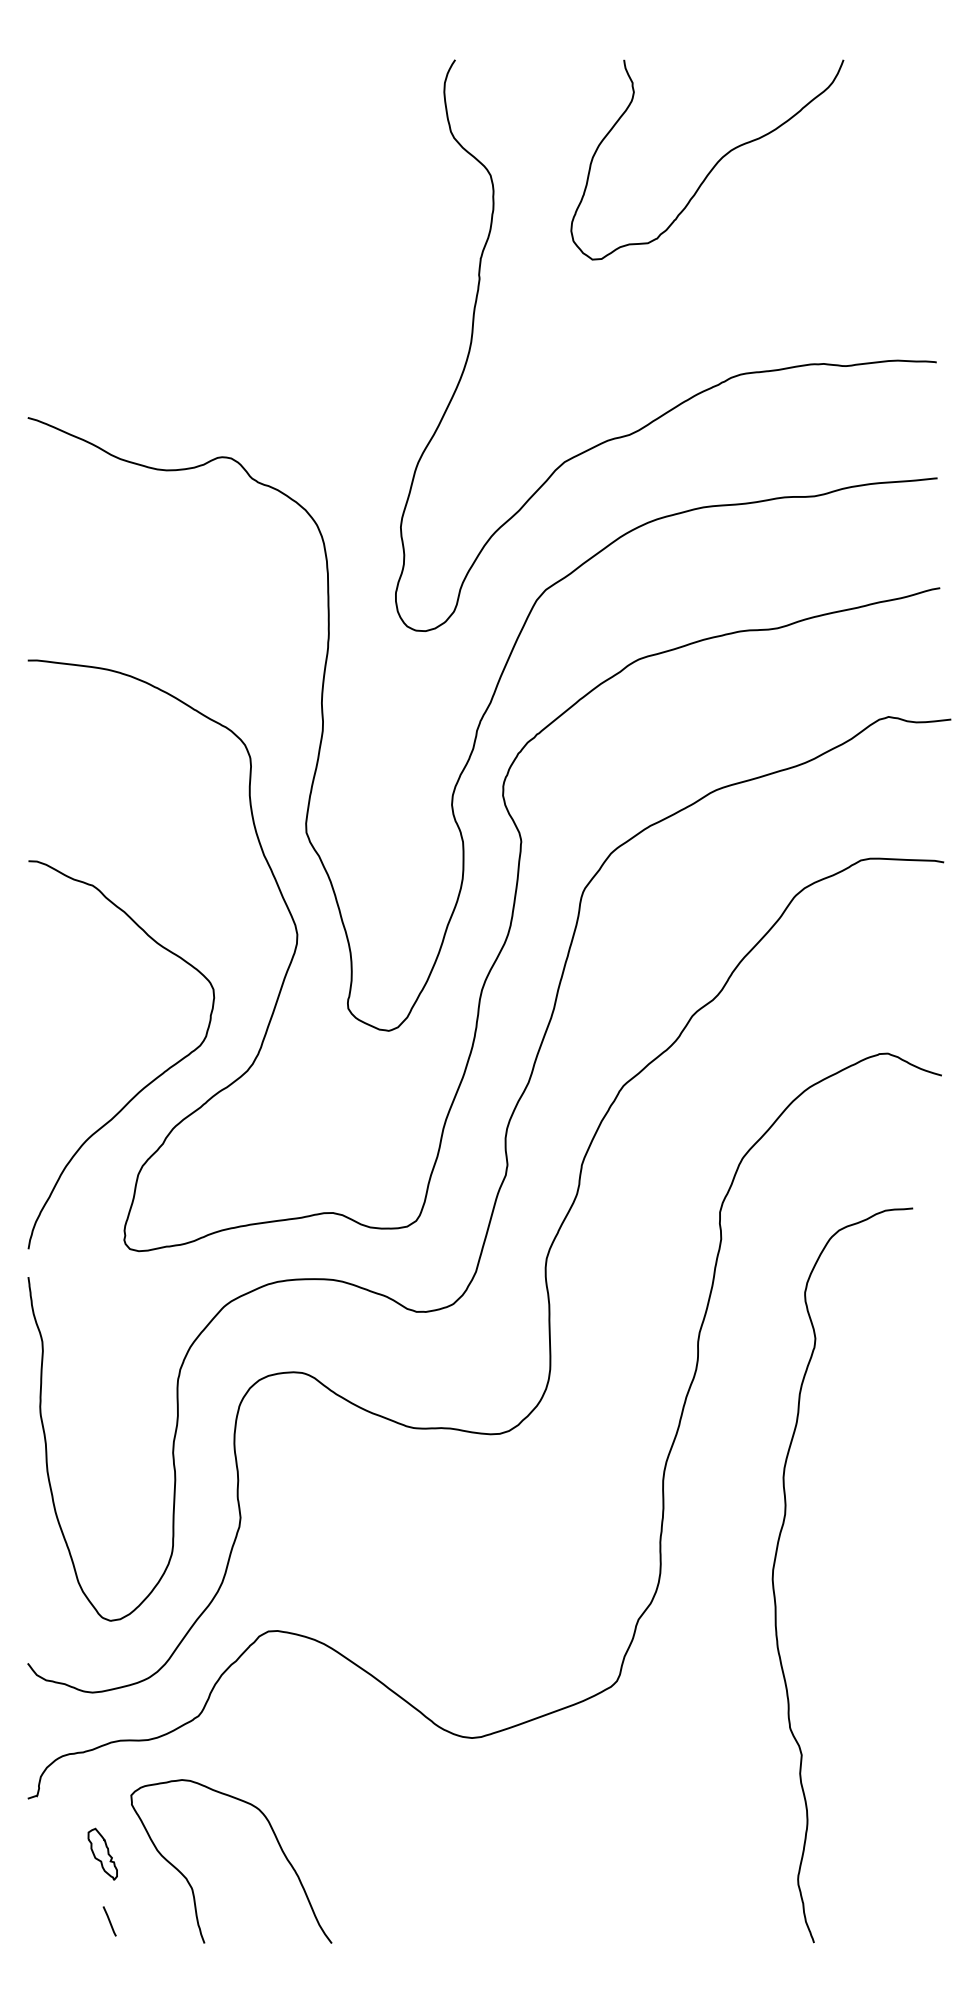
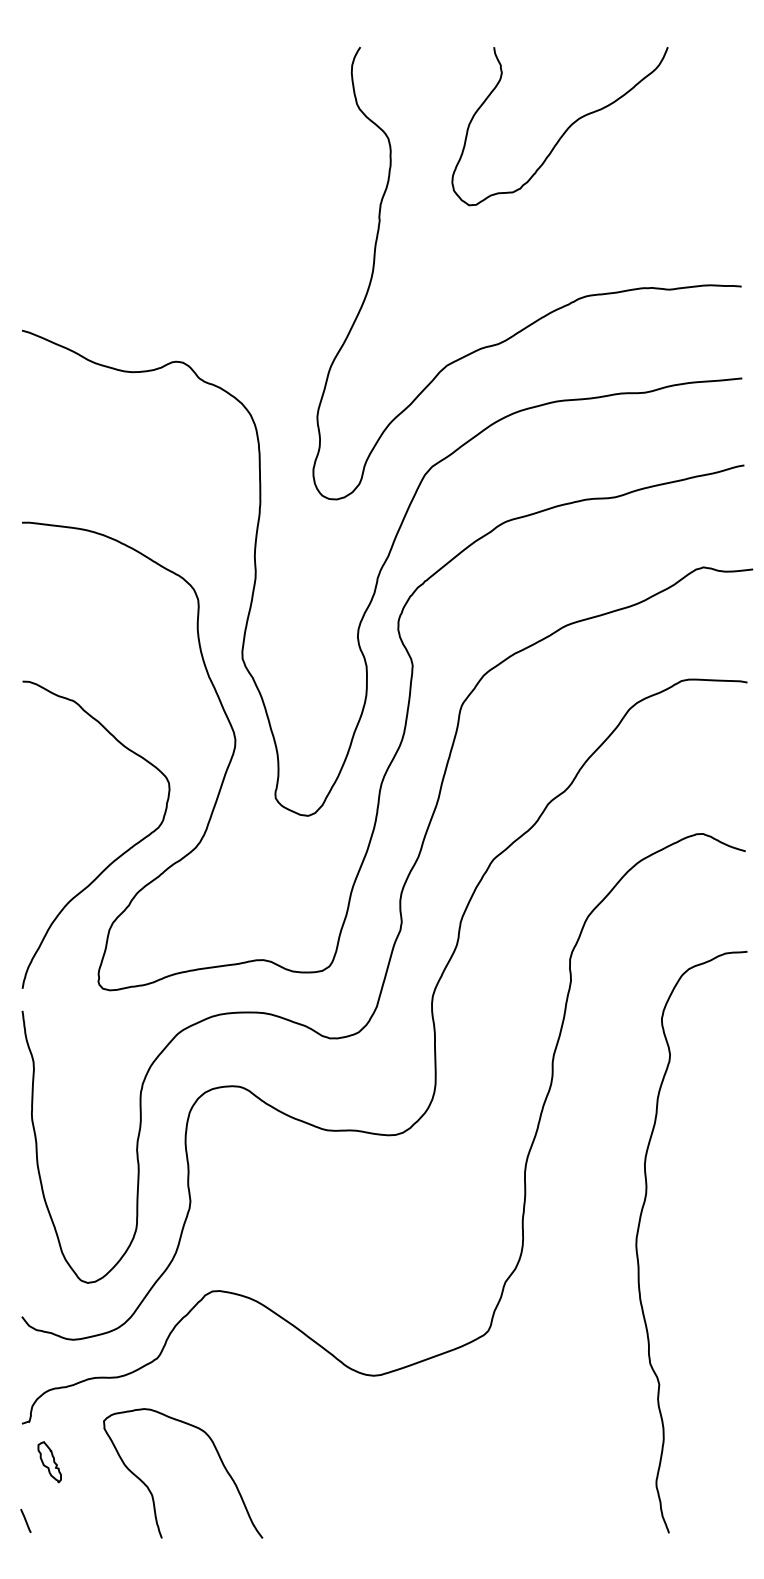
curve: (775, 1564) -> (638, 1233), moved
part: (102, 1853) -> (49, 1461), moved
line: (109, 1921) -> (25, 1521), moved

